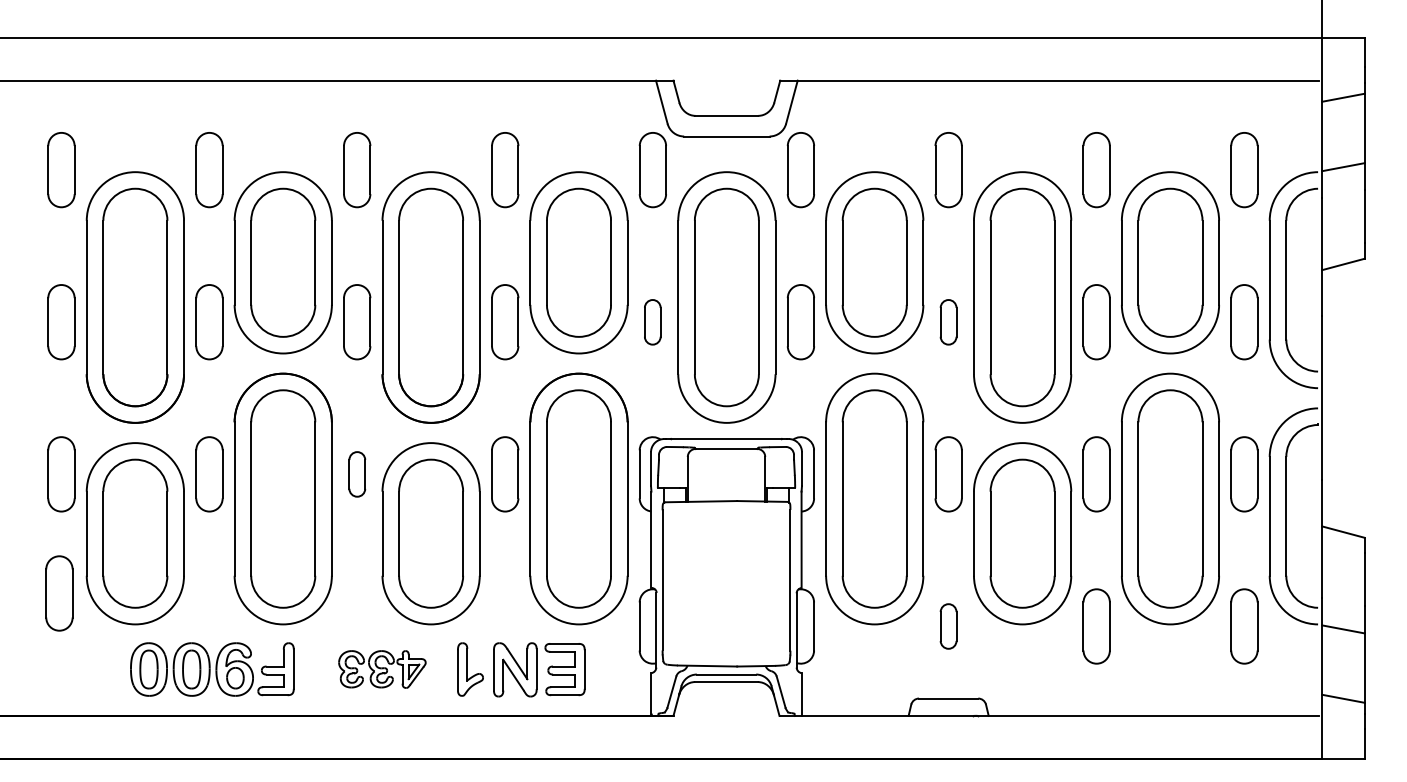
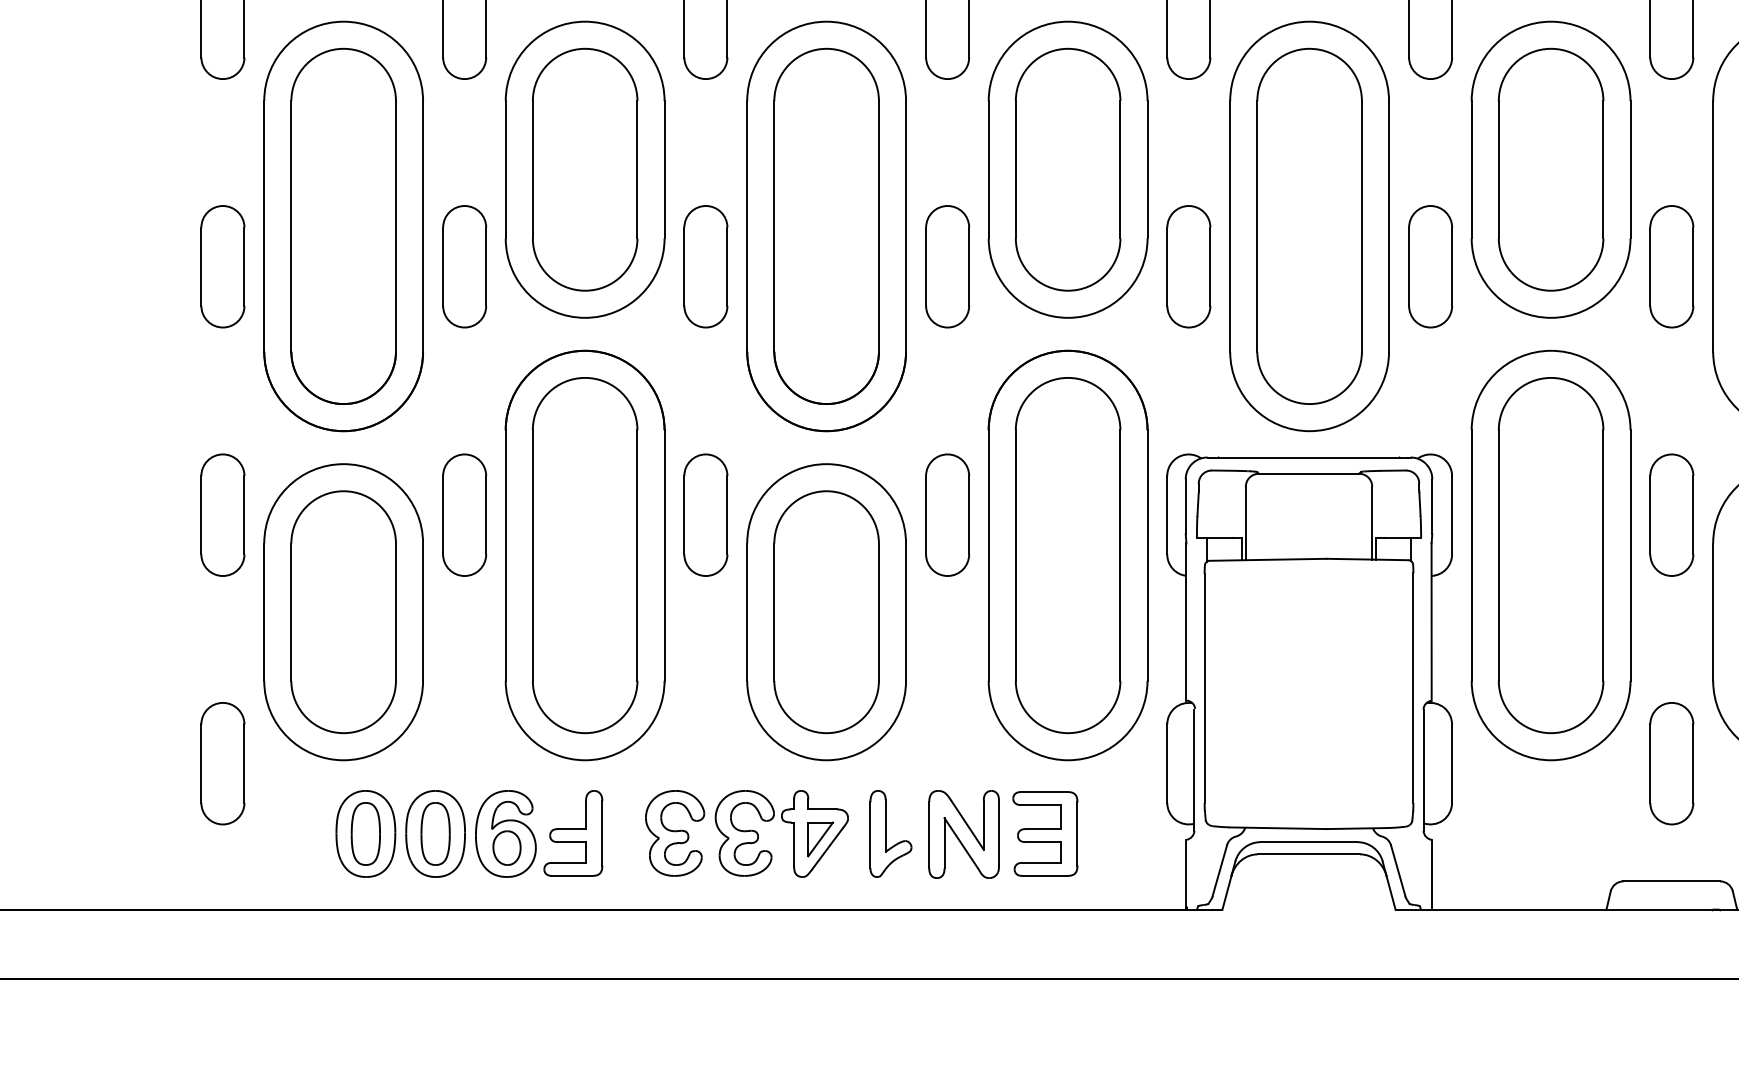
part: (652, 322) -> (1188, 267), size x1.67
part: (948, 322) -> (1671, 267), size x1.67
part: (357, 474) -> (706, 515), size x1.67
part: (59, 593) -> (222, 763), moved
part: (948, 626) -> (1671, 763), size x1.67
part: (382, 669) -> (747, 833), size x1.43

